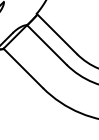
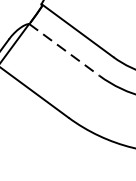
line: (46, 44) -> (63, 49), solid -> dashed

